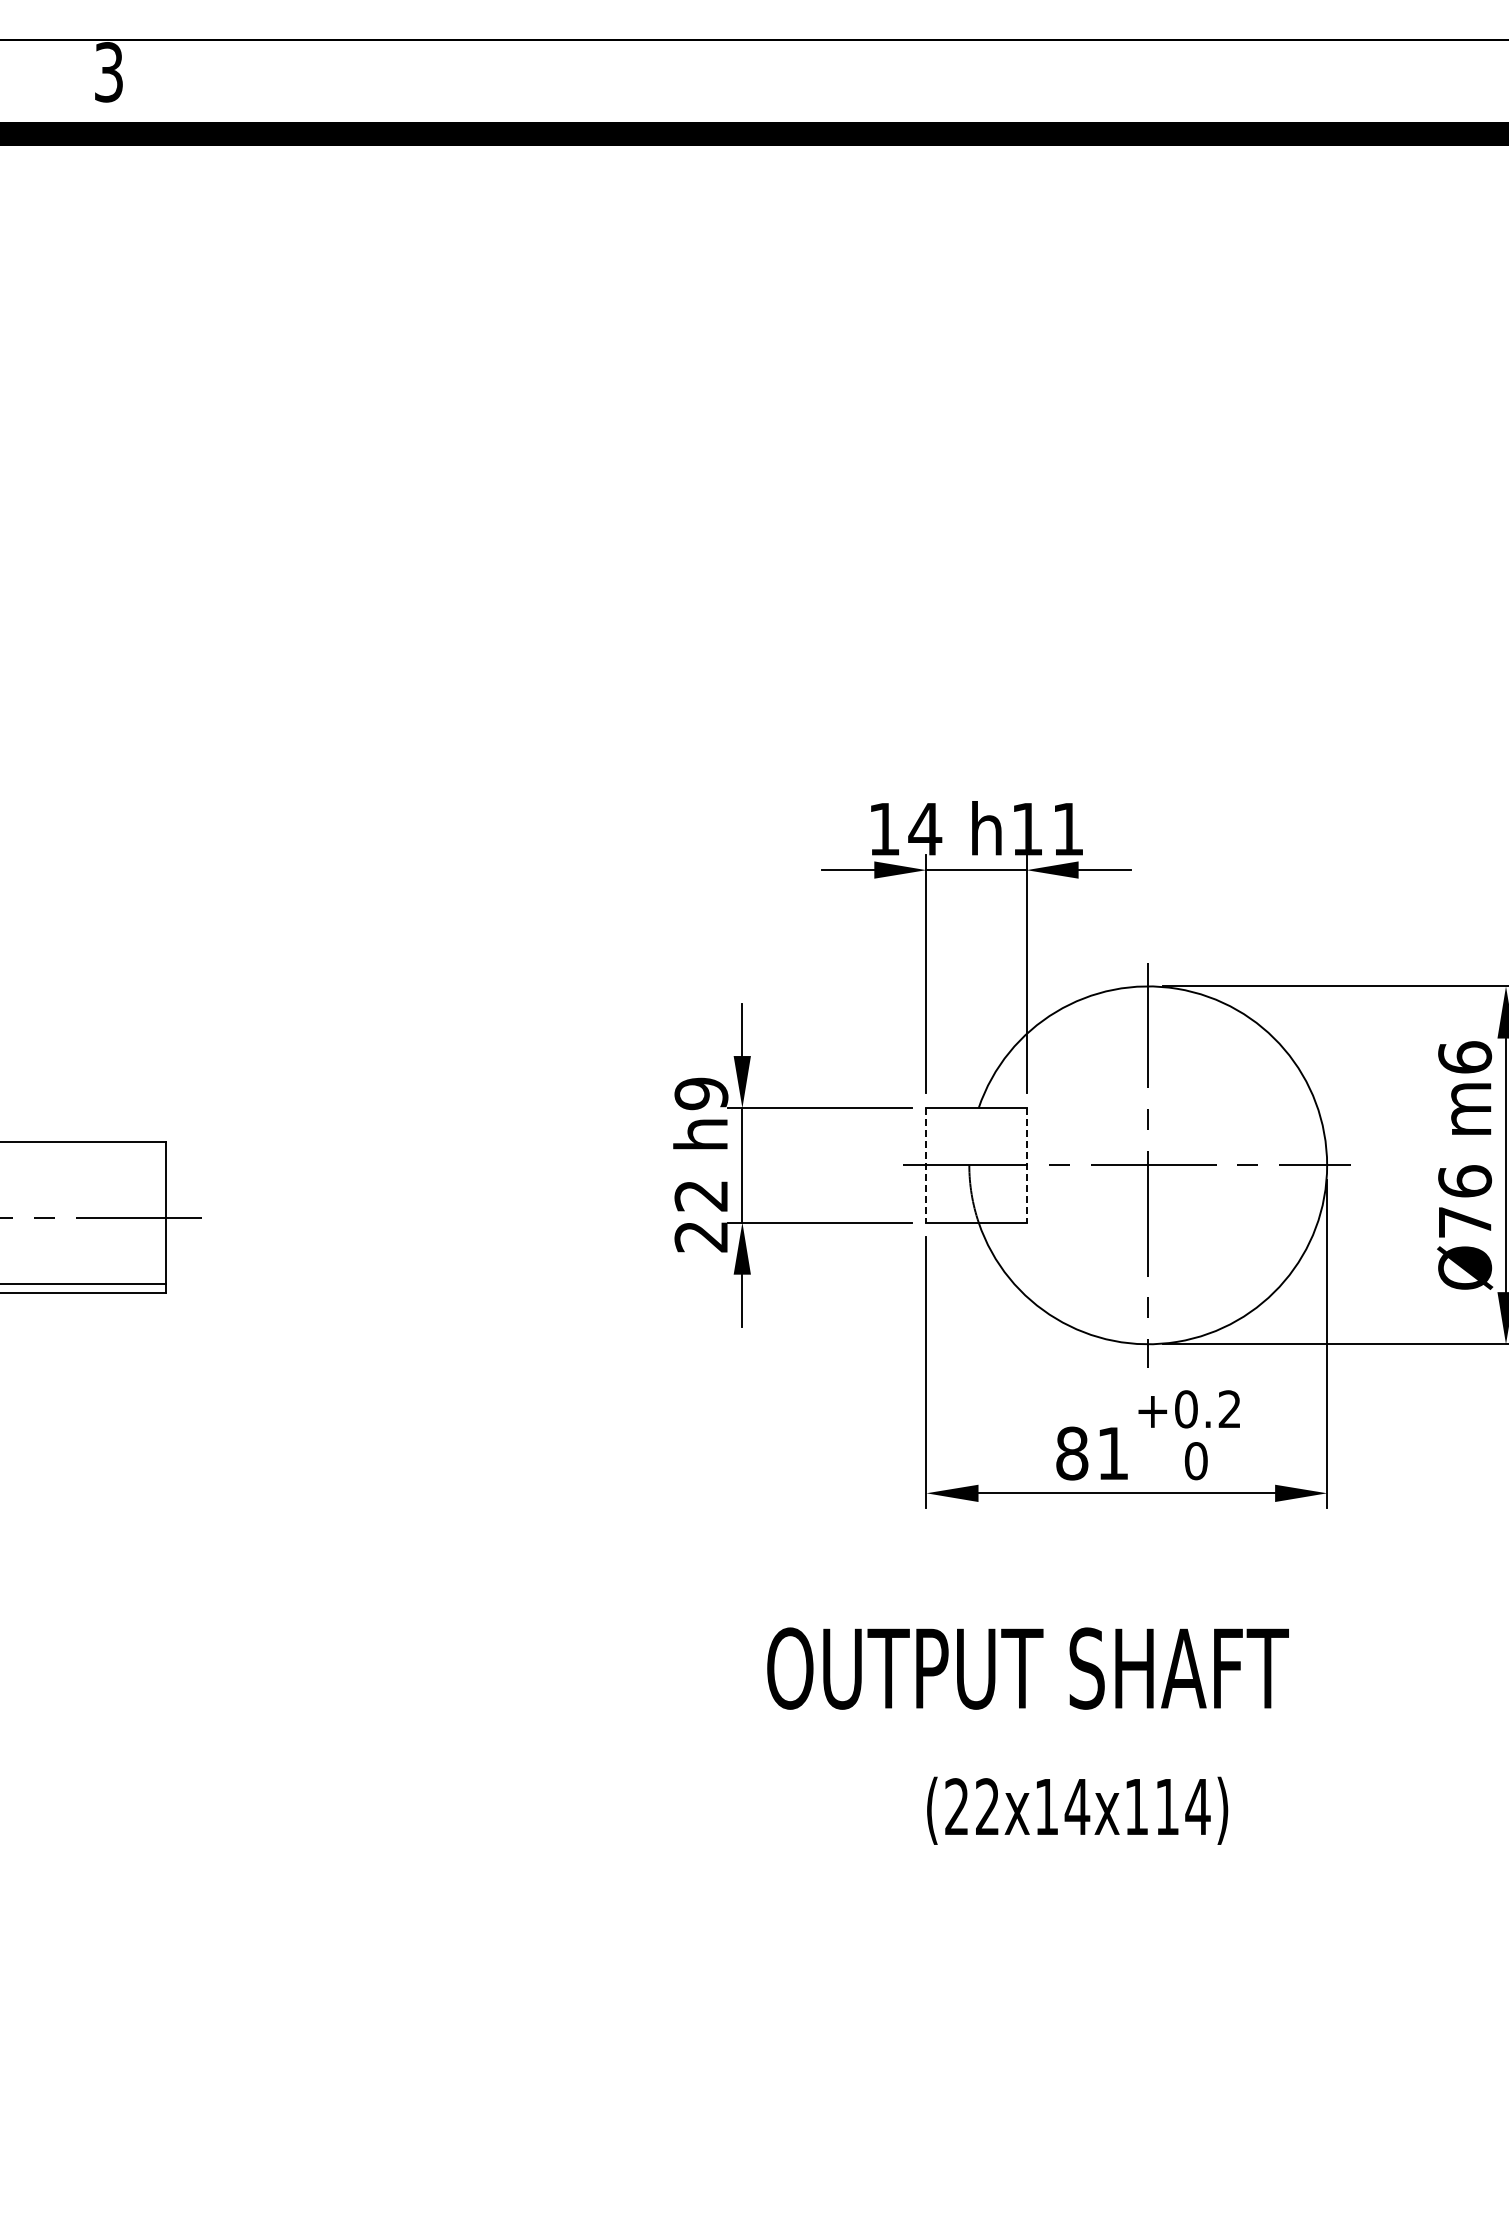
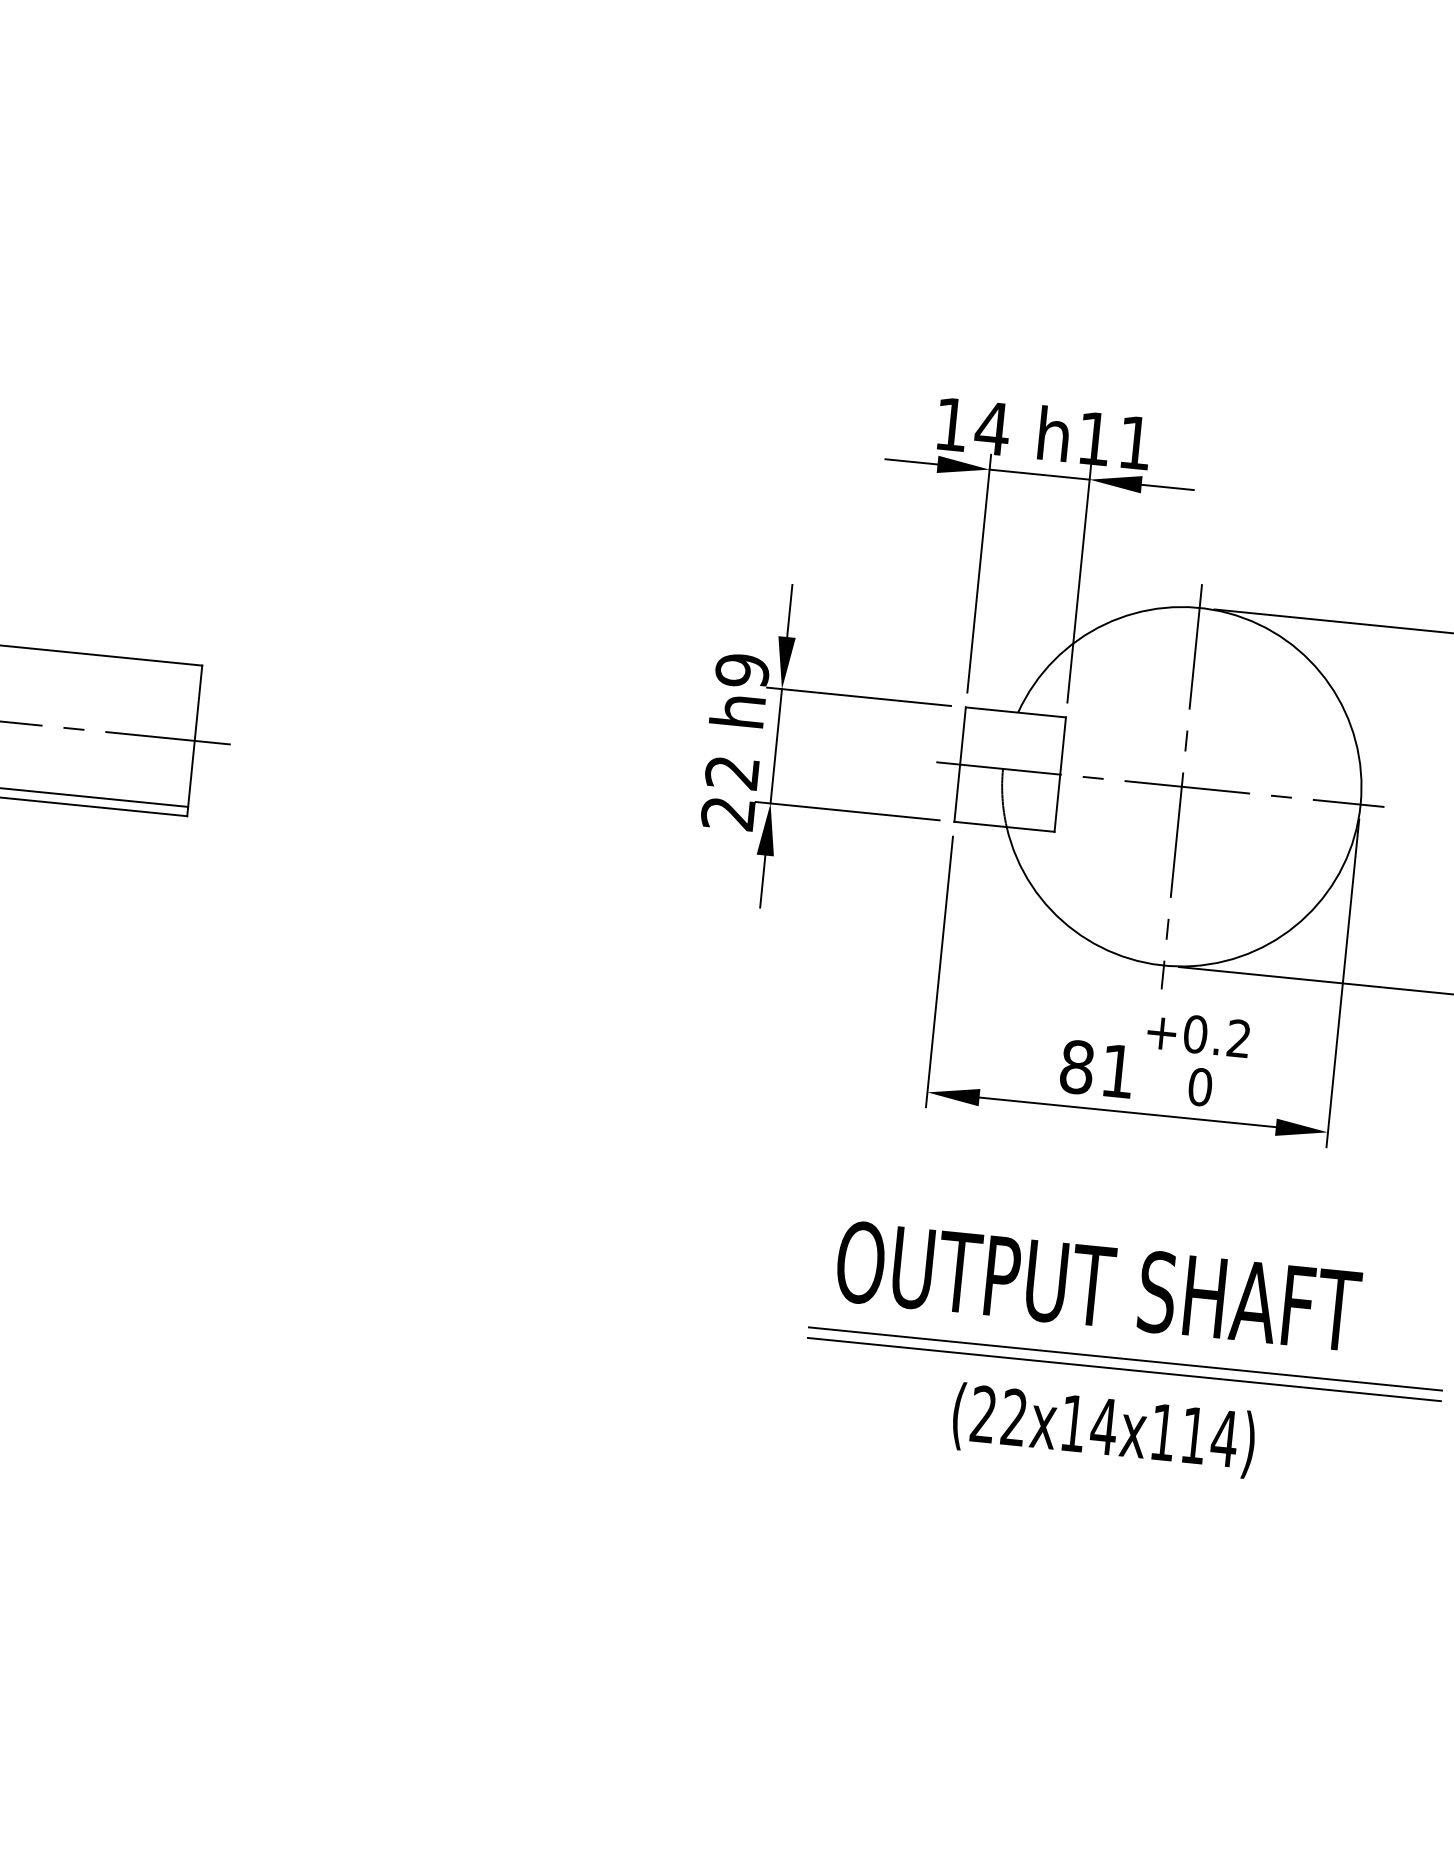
line: (926, 1165) -> (960, 764), dashed -> solid
line: (1026, 1165) -> (1060, 774), dashed -> solid
text: (1027, 1668) -> (1097, 1286), moved
line: (1148, 1737) -> (1125, 1358), added
line: (1148, 1748) -> (1123, 1369), added
text: (1077, 1810) -> (1103, 1430), moved

